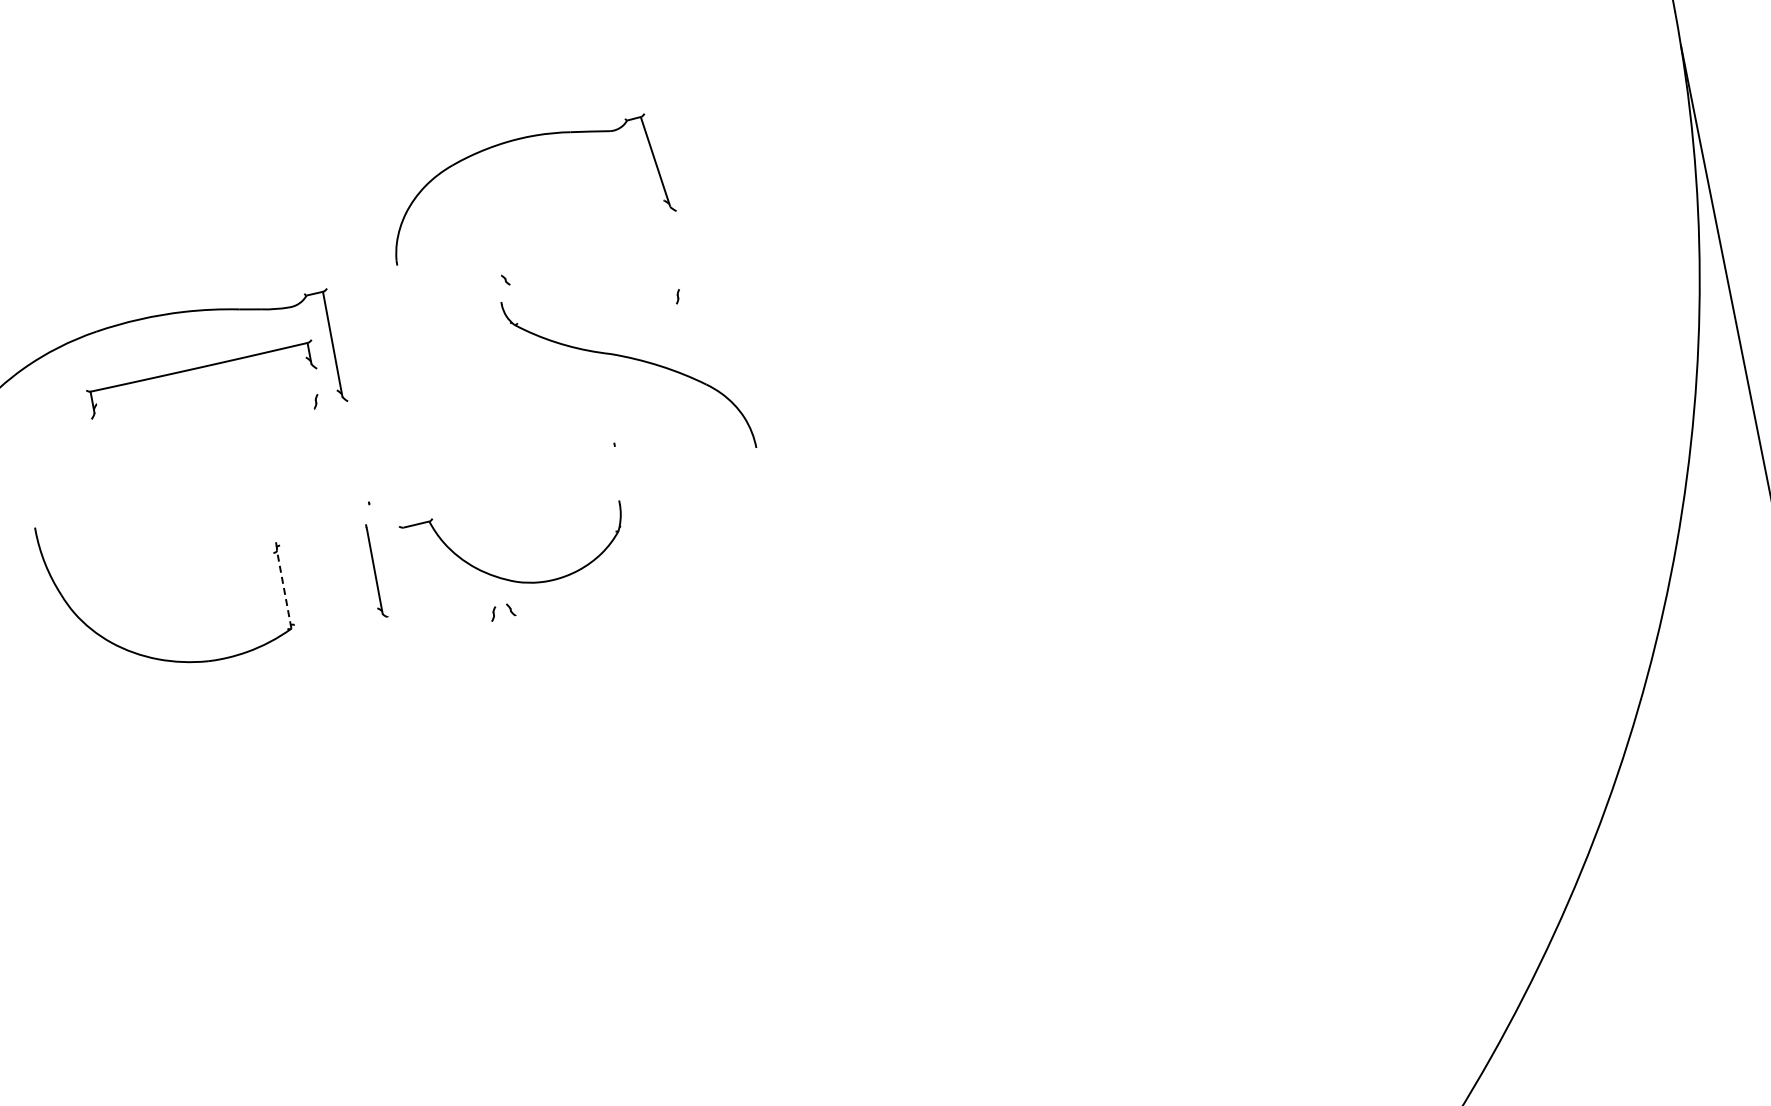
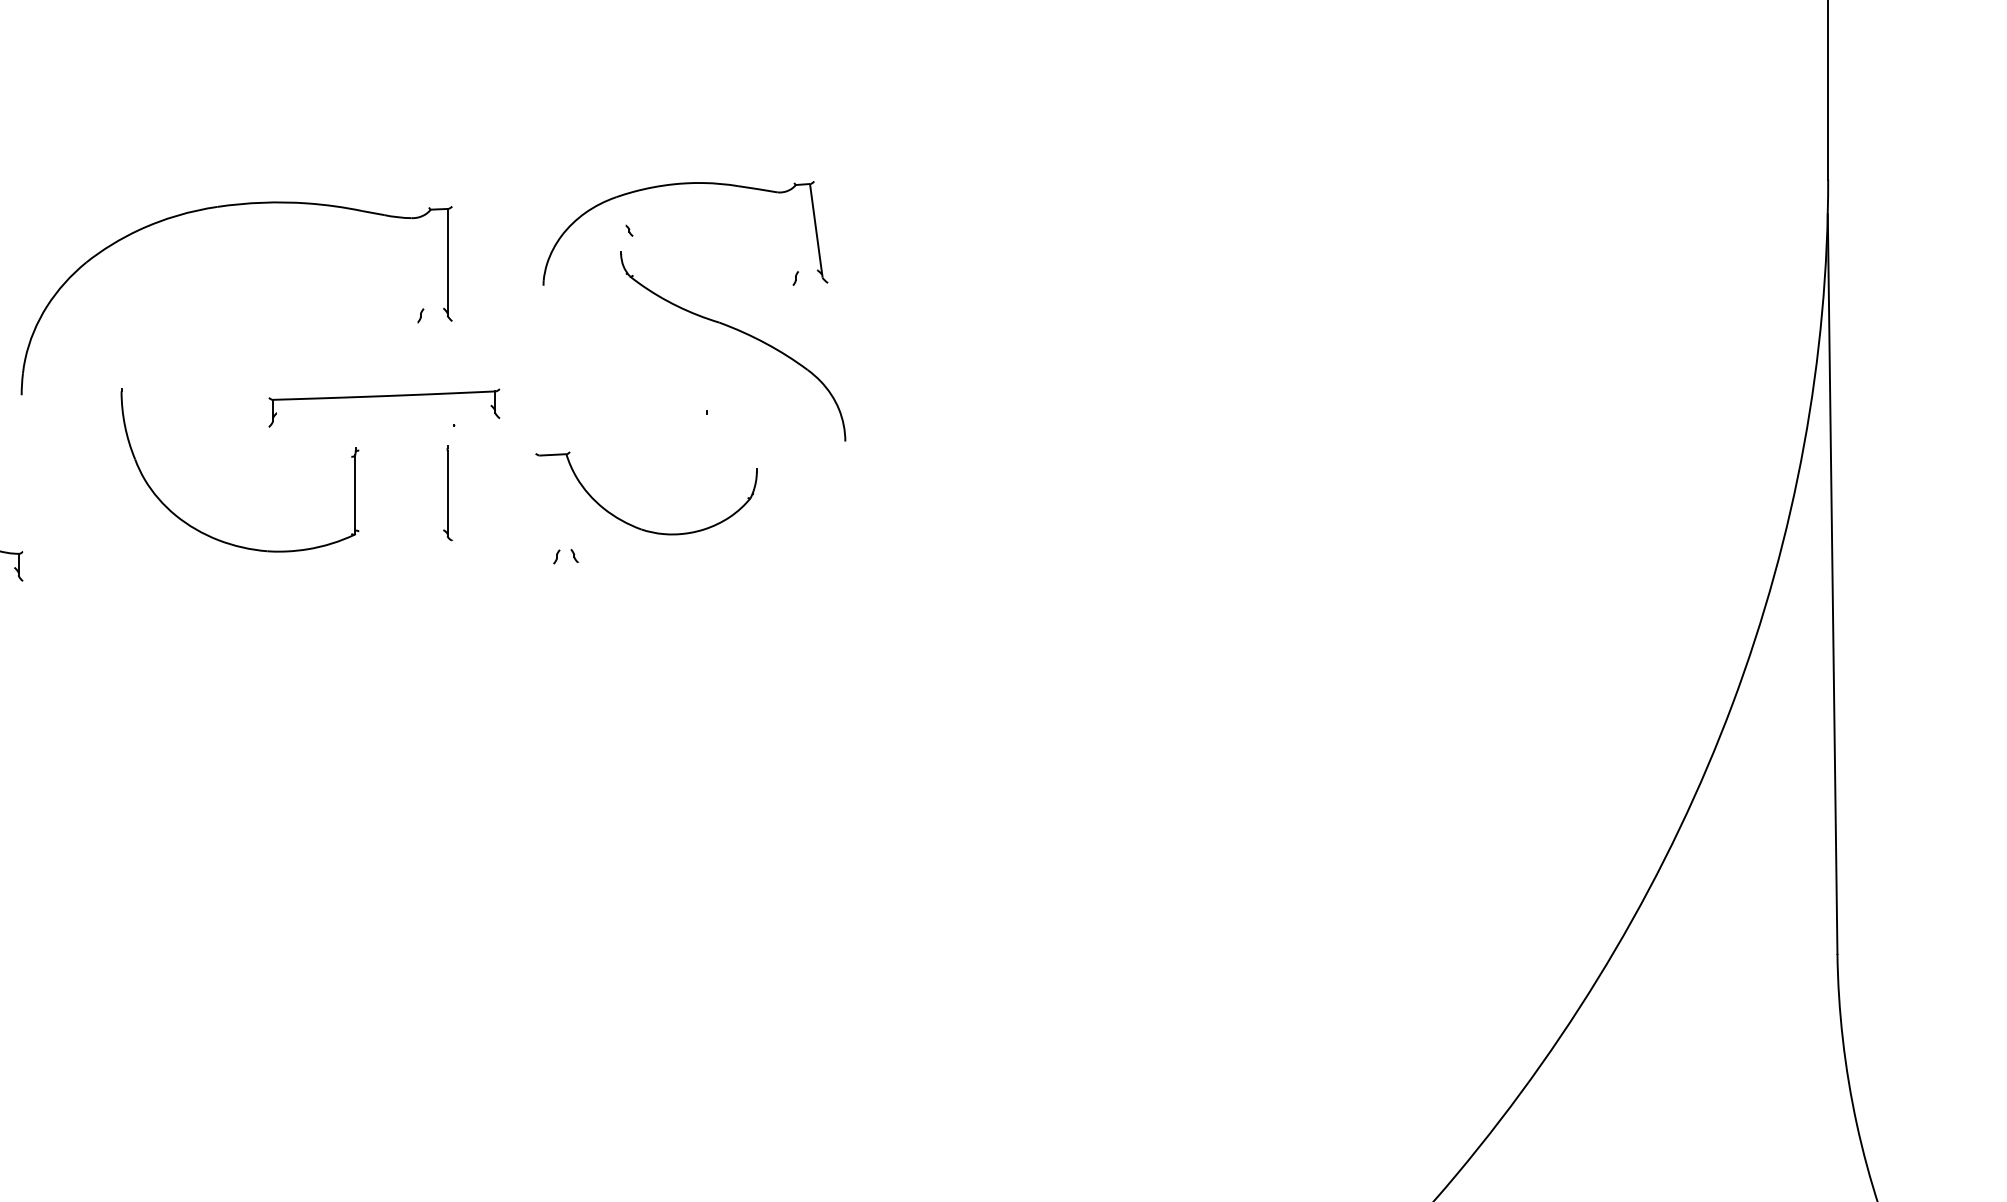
part: (518, 140) -> (685, 184), moved
part: (197, 369) -> (382, 397), moved
part: (505, 577) -> (630, 523), moved
line: (284, 588) -> (355, 493), dashed -> solid

